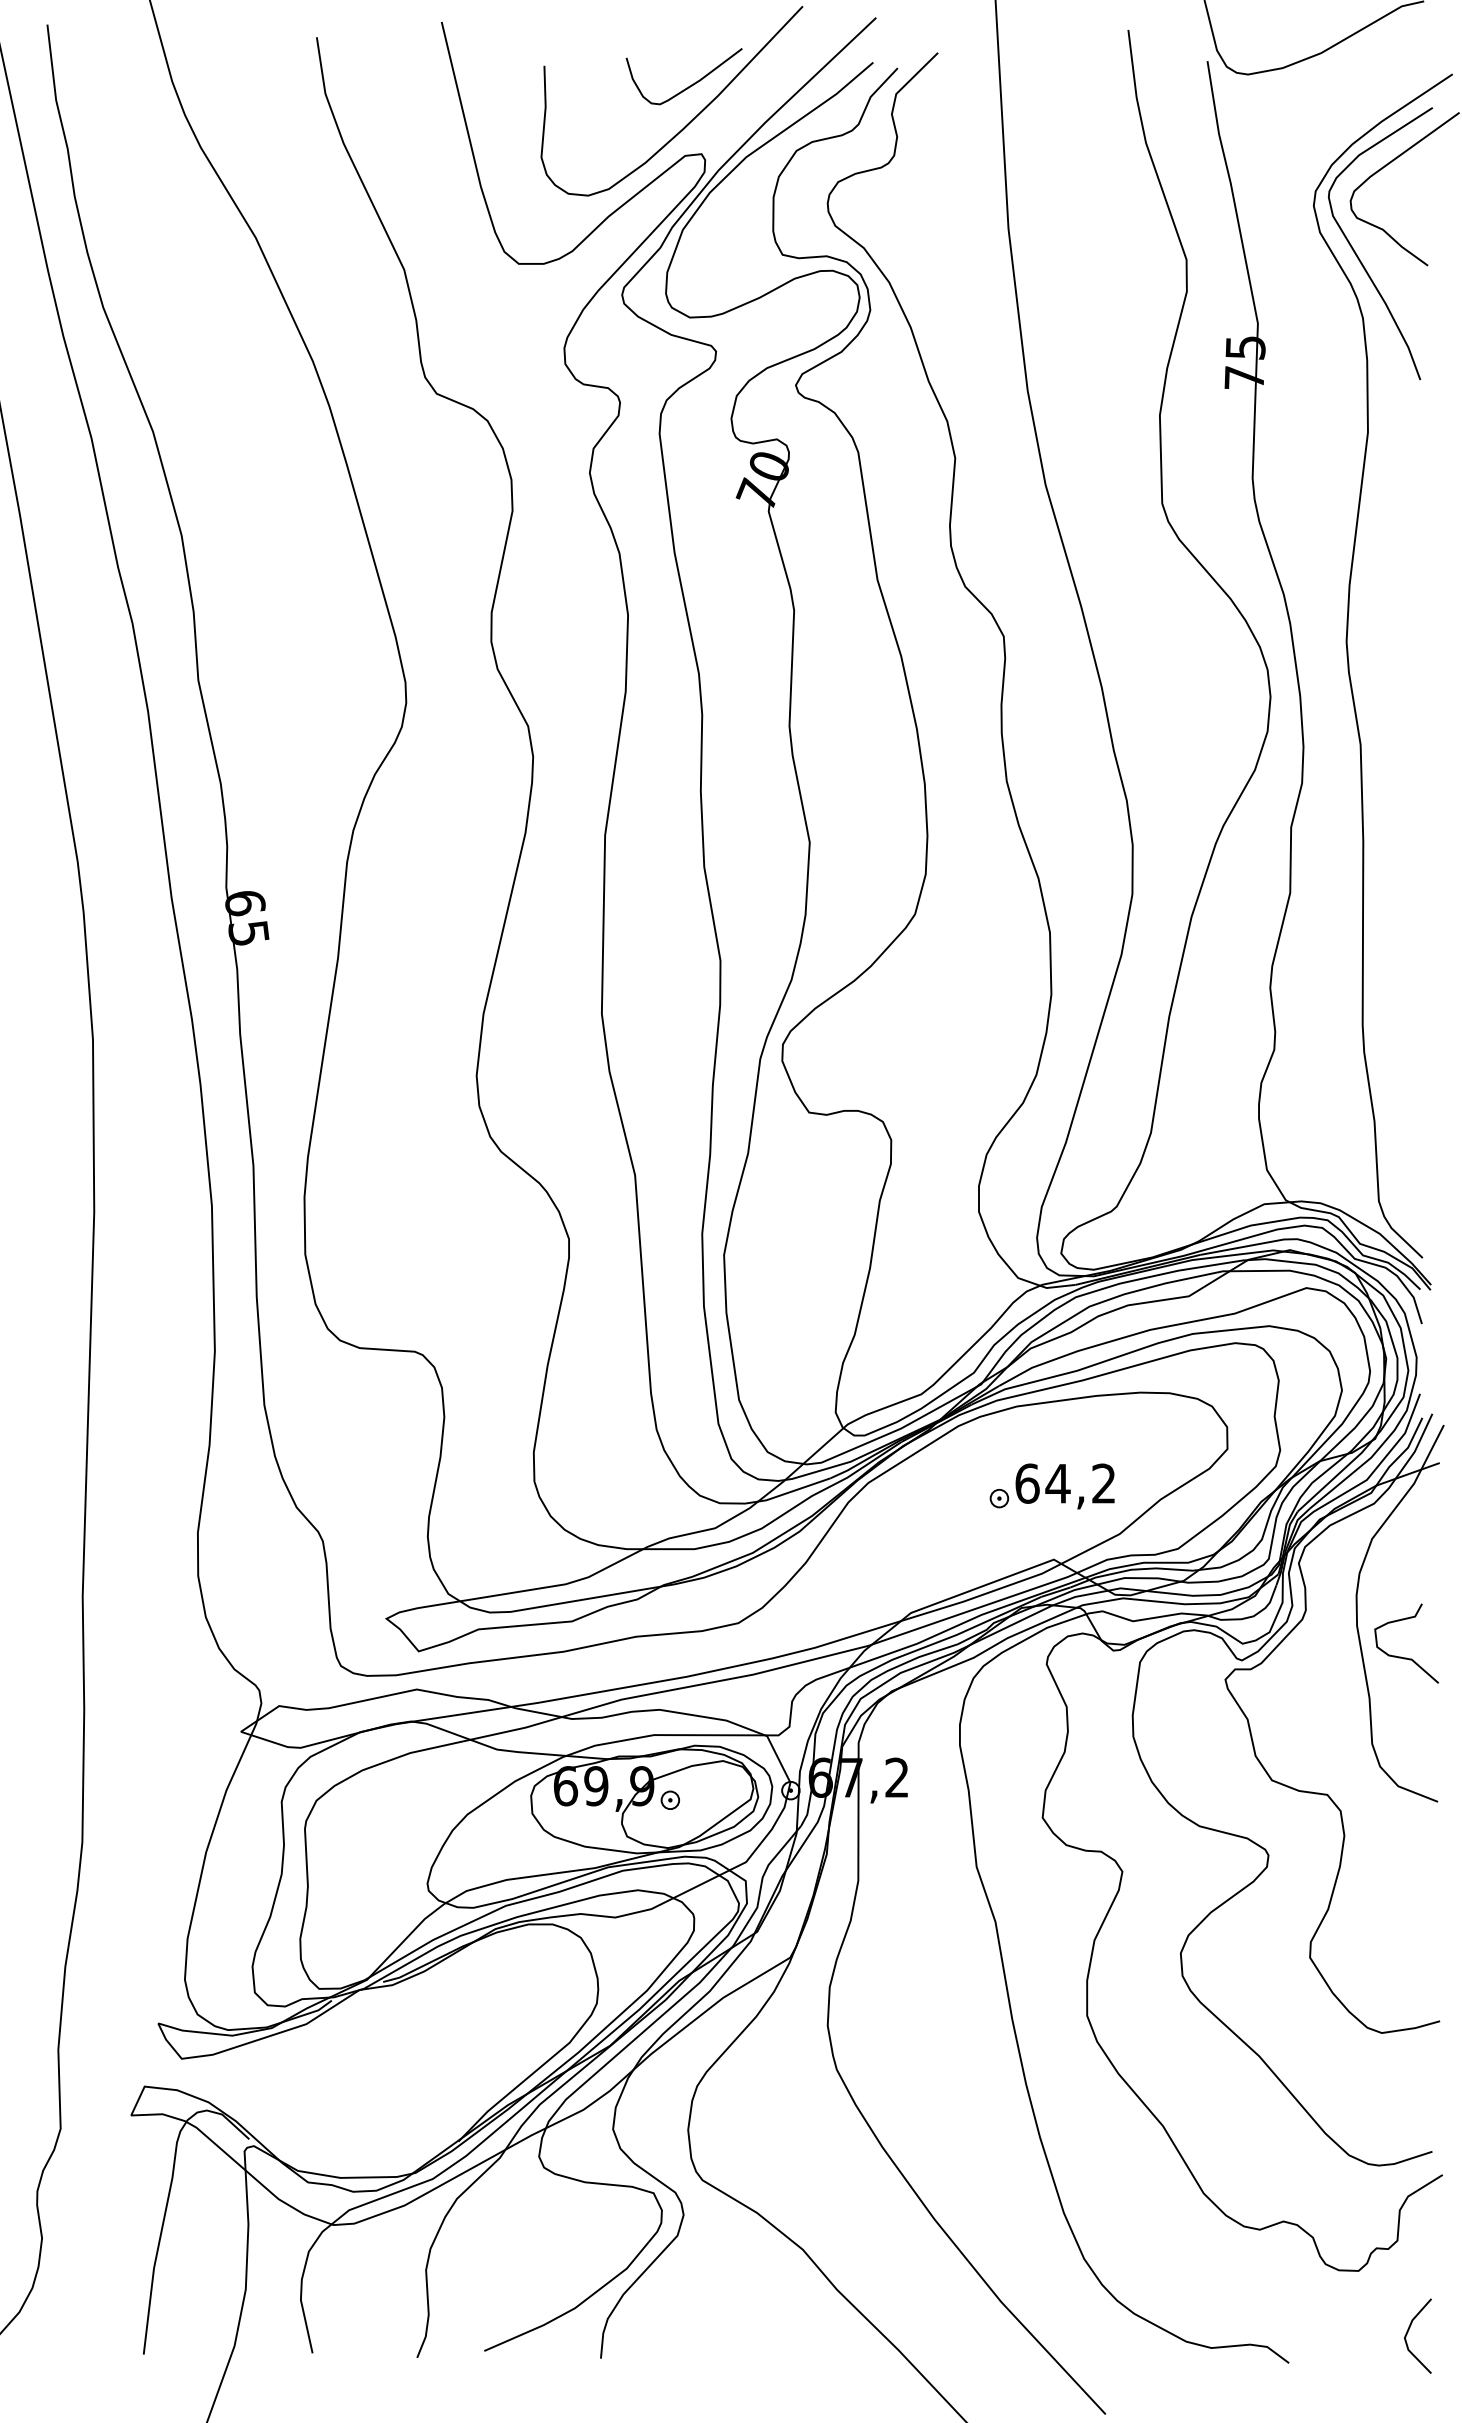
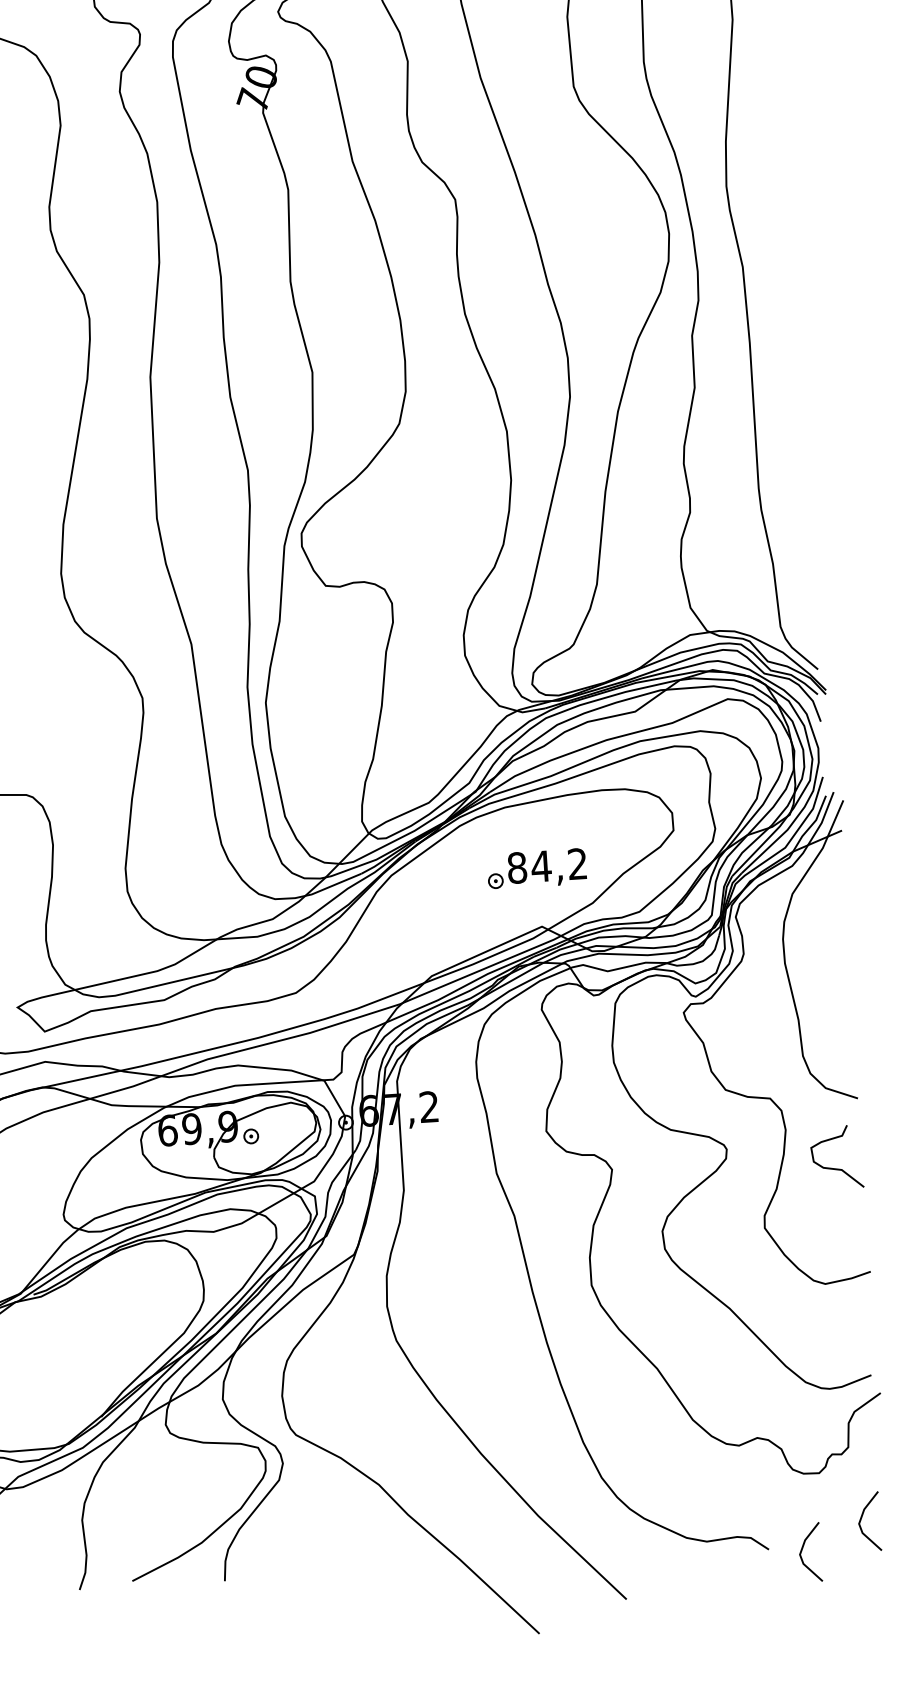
text: (1027, 1483) -> (517, 867), 64,2 -> 84,2
curve: (1401, 1656) -> (833, 1167), moved
line: (1332, 2364) -> (803, 1548), added

